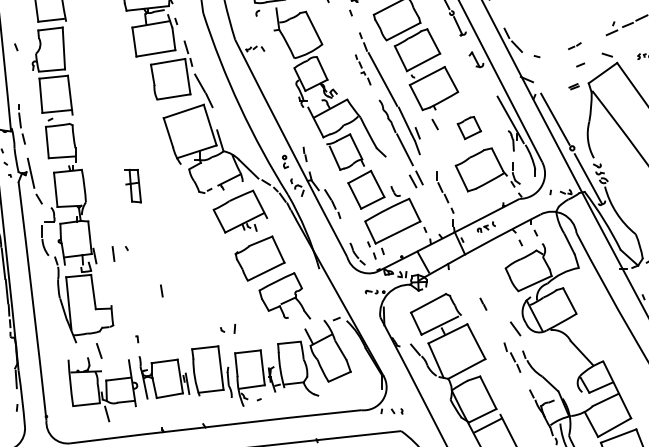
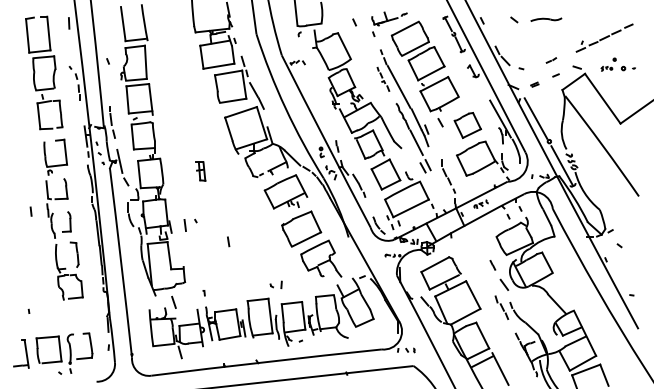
part: (573, 86) -> (534, 84), moved
part: (469, 128) -> (467, 125), size x1.43
part: (132, 186) -> (200, 171), size x0.71
line: (161, 290) -> (228, 241), moved
part: (482, 304) -> (492, 265), moved

